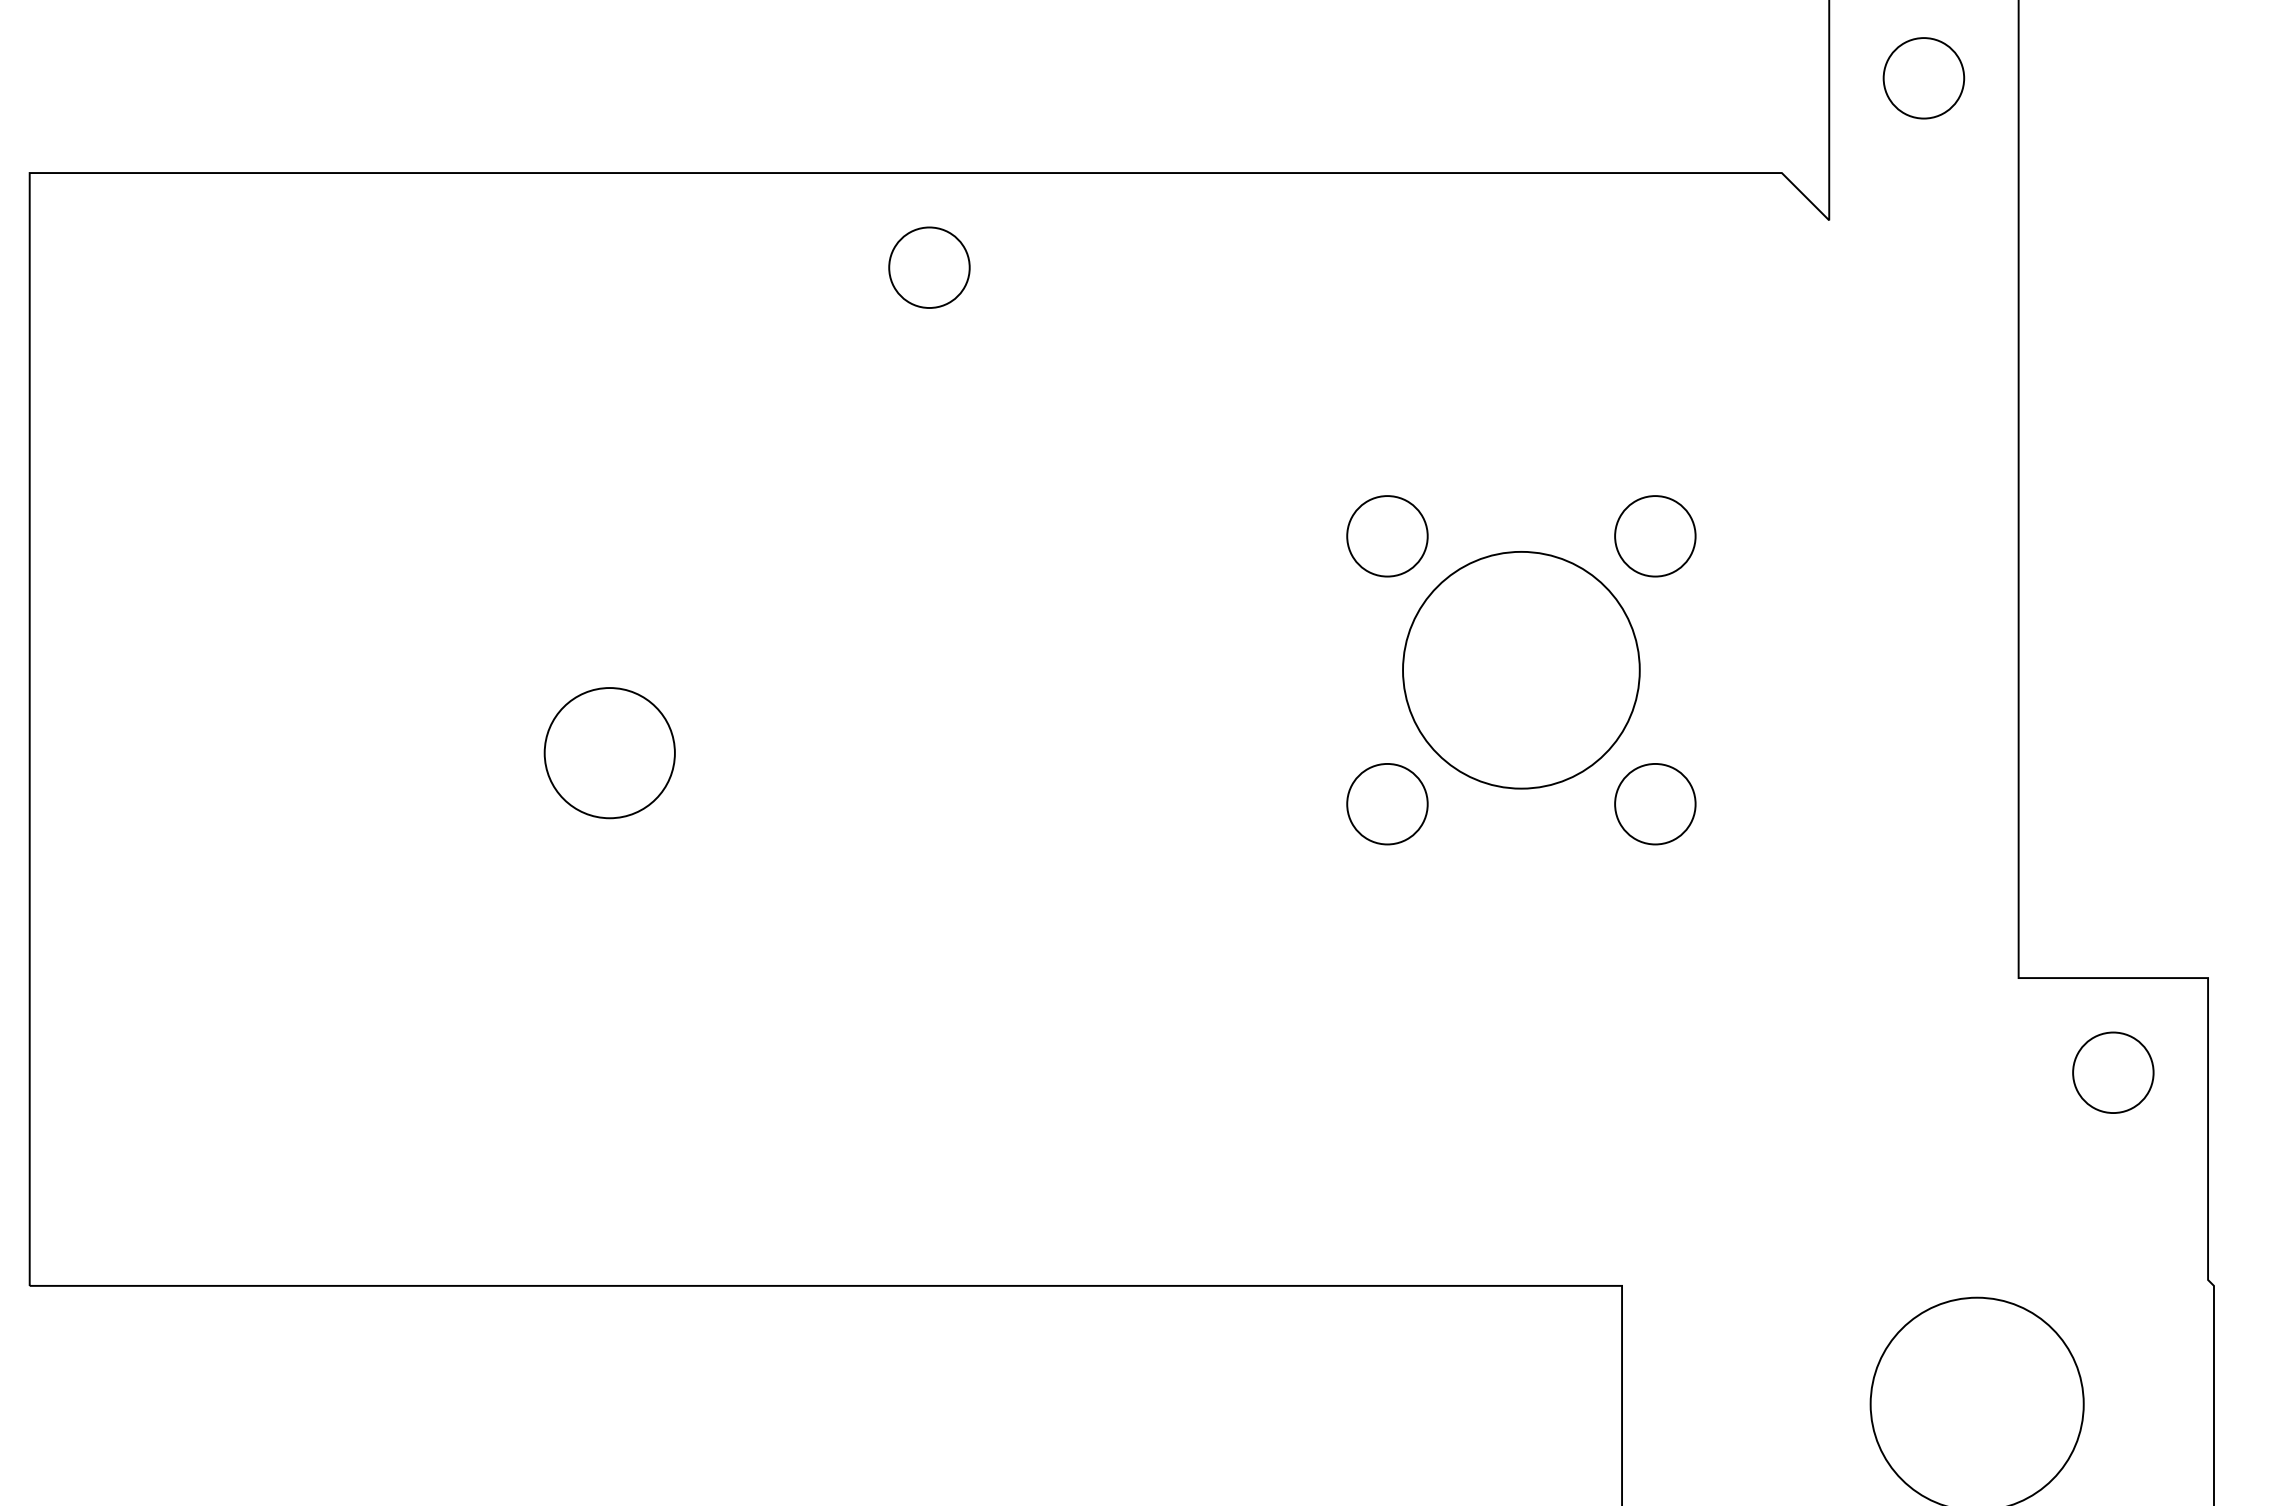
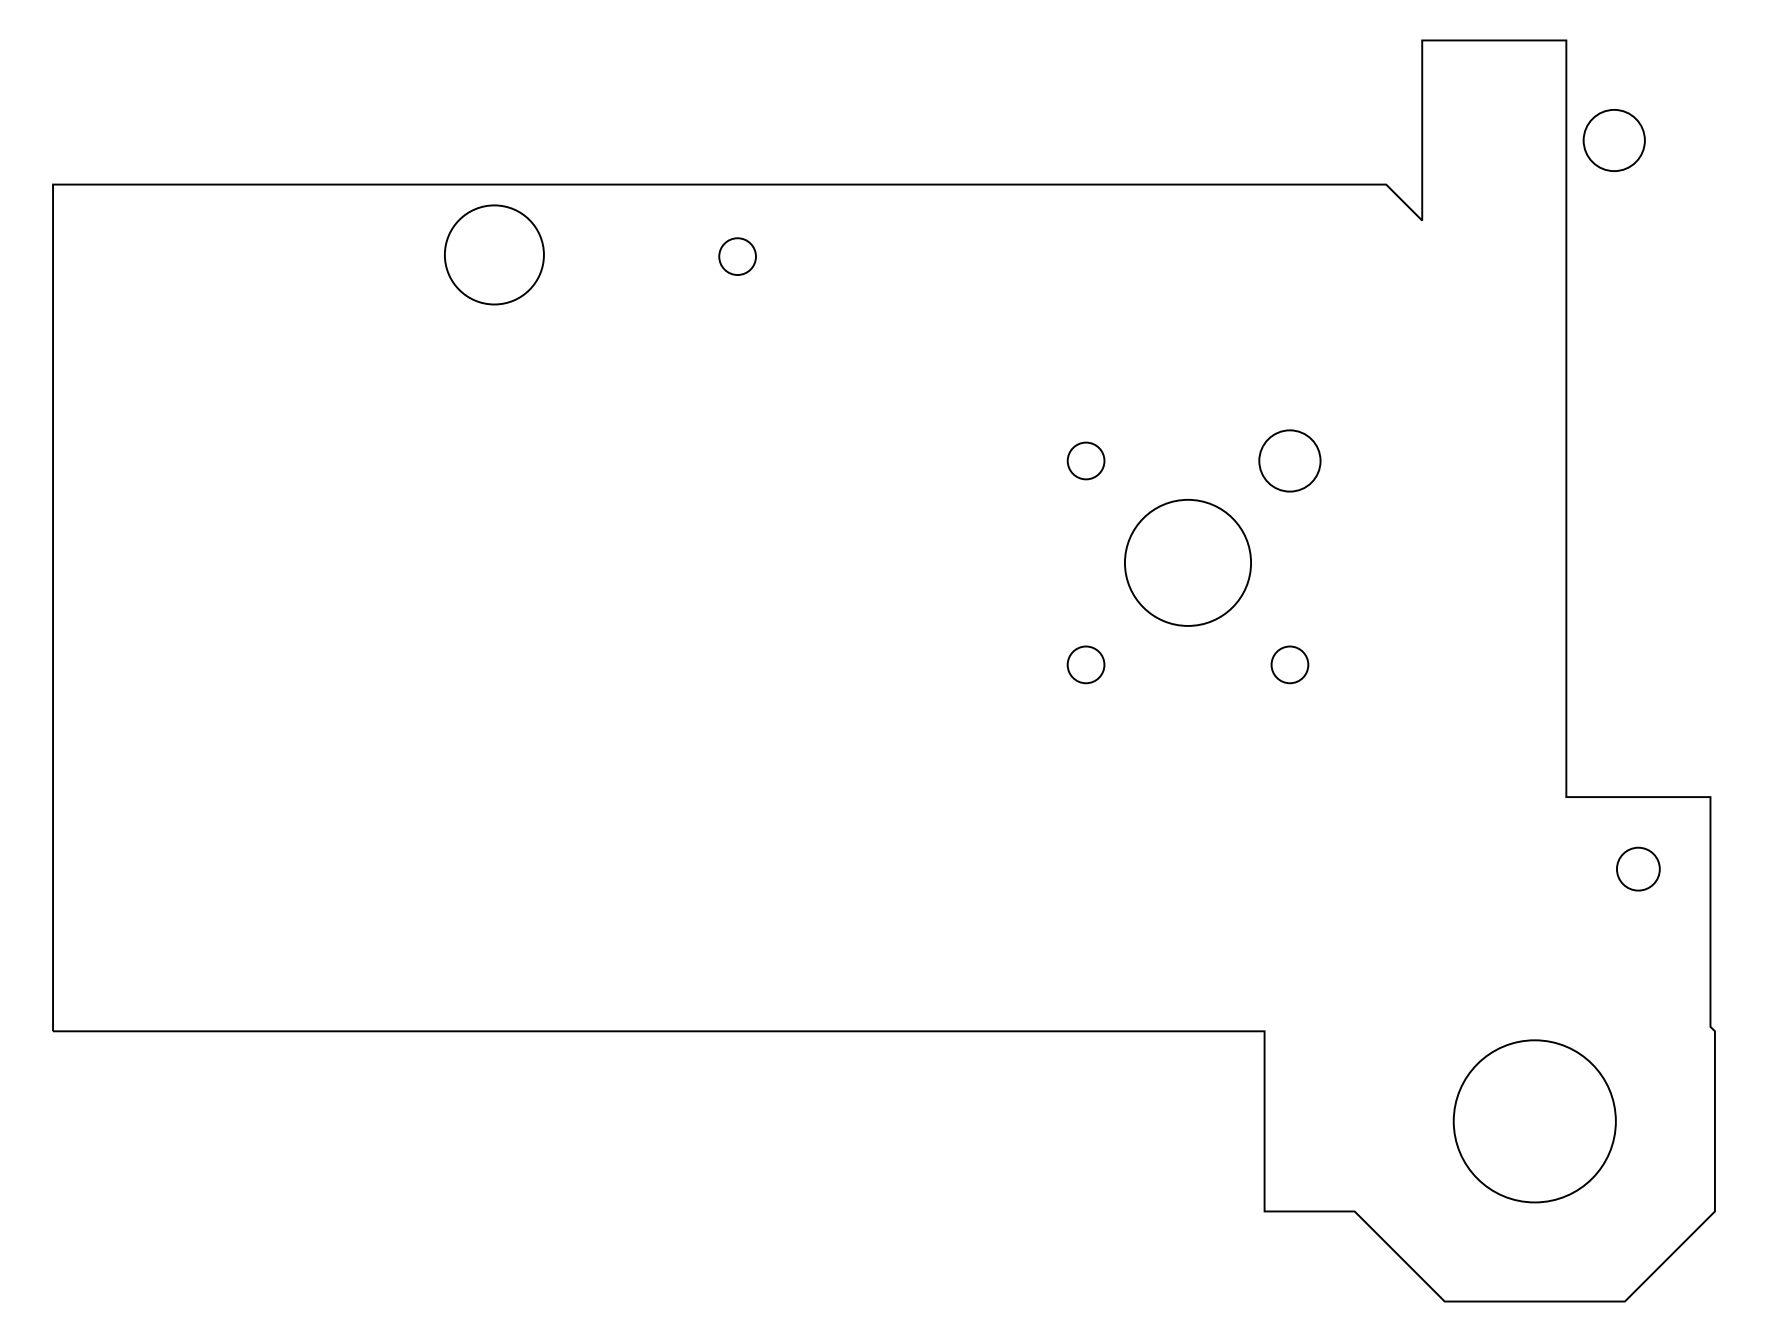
circle: (1922, 78) -> (1613, 140), moved
circle: (929, 267) -> (737, 256), size x0.6
circle: (1386, 535) -> (1085, 460), size x0.6
circle: (1520, 669) -> (1187, 562), size x0.7
circle: (609, 752) -> (494, 254), moved
circle: (1386, 803) -> (1085, 664), size x0.6
circle: (1654, 803) -> (1289, 664), size x0.6
circle: (2113, 1071) -> (1638, 868), size x0.7

